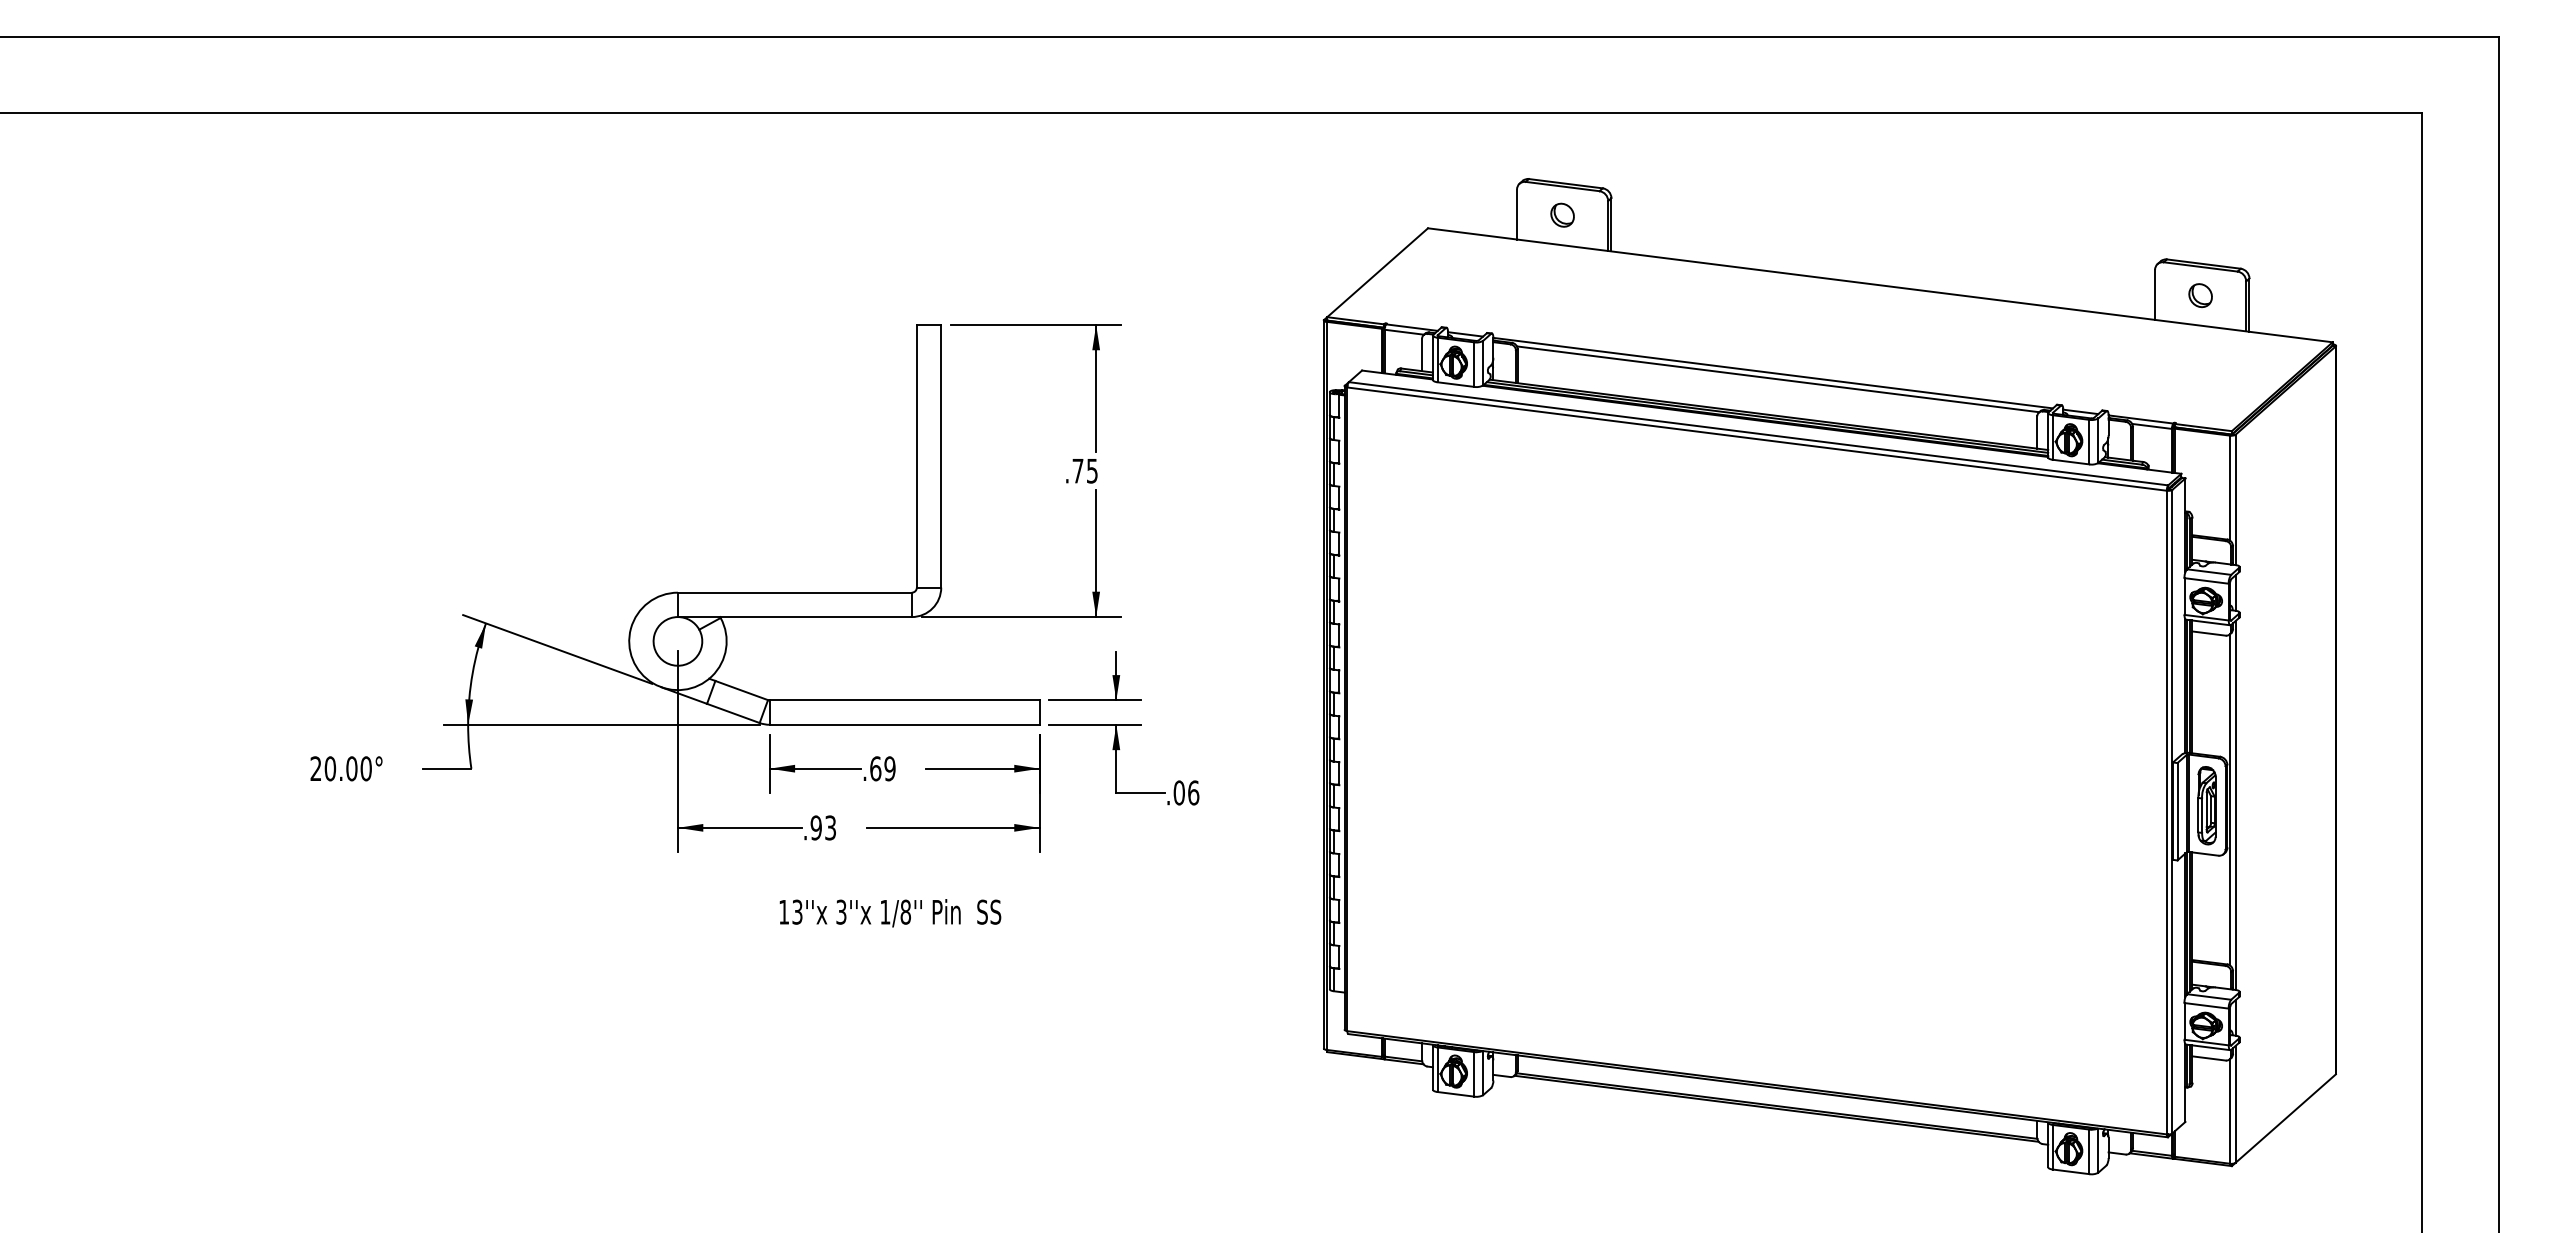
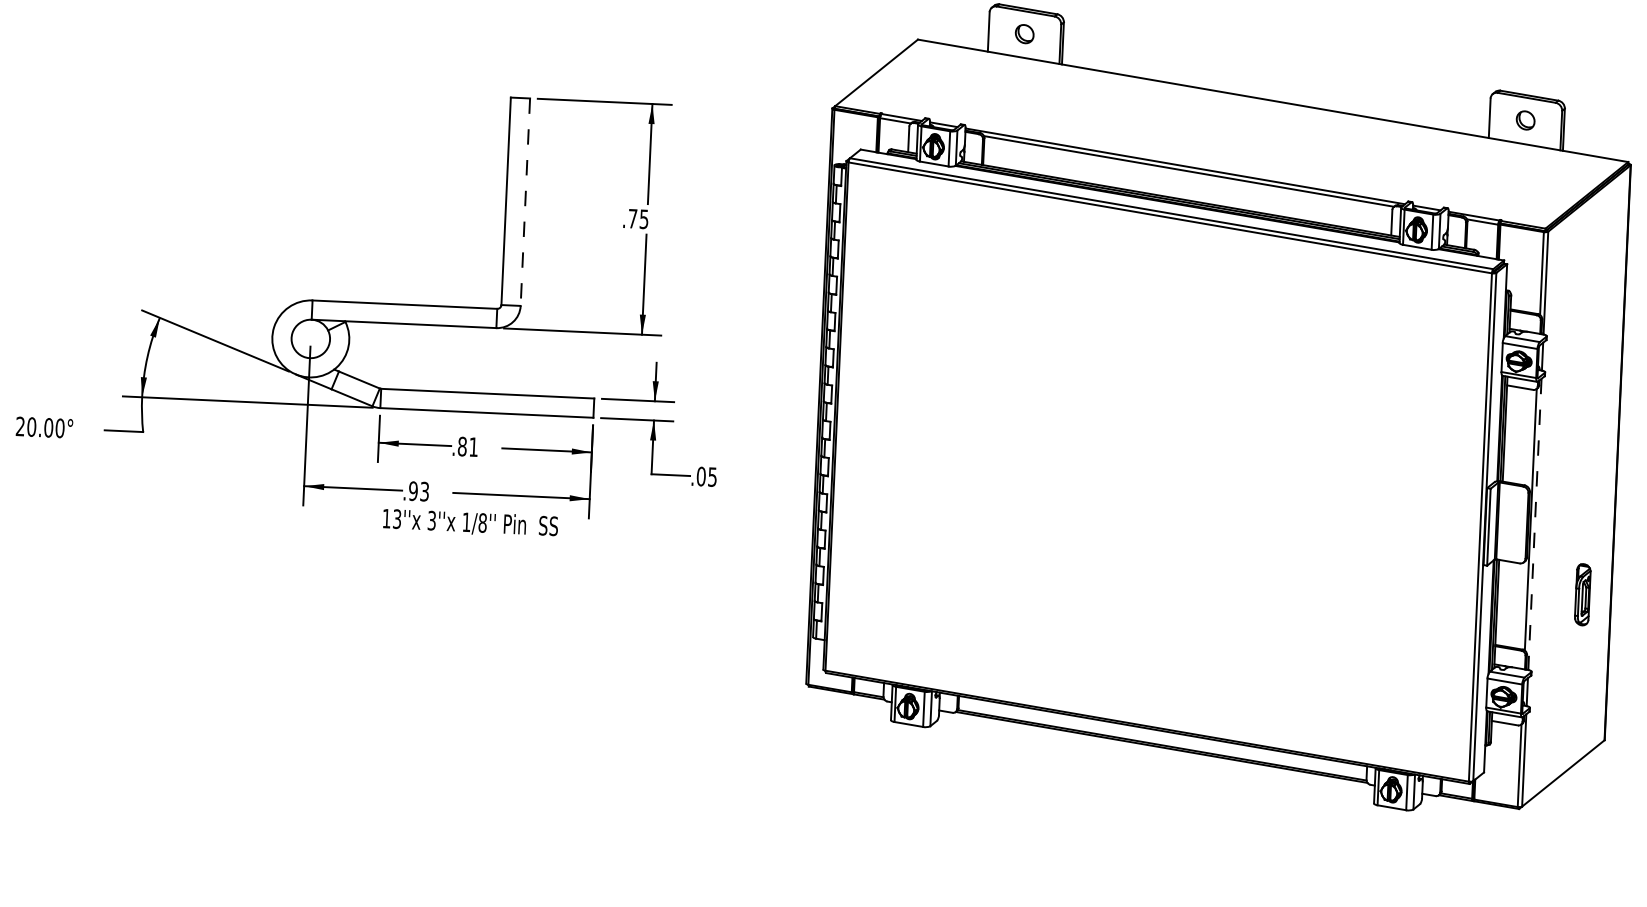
line: (941, 456) -> (525, 202), solid -> dashed
text: (882, 768) -> (467, 446), .69 -> .81
text: (1193, 792) -> (712, 476), .06 -> .05
part: (2206, 805) -> (1582, 594), moved
line: (2235, 806) -> (1534, 525), solid -> dashed
text: (890, 913) -> (470, 523), moved

